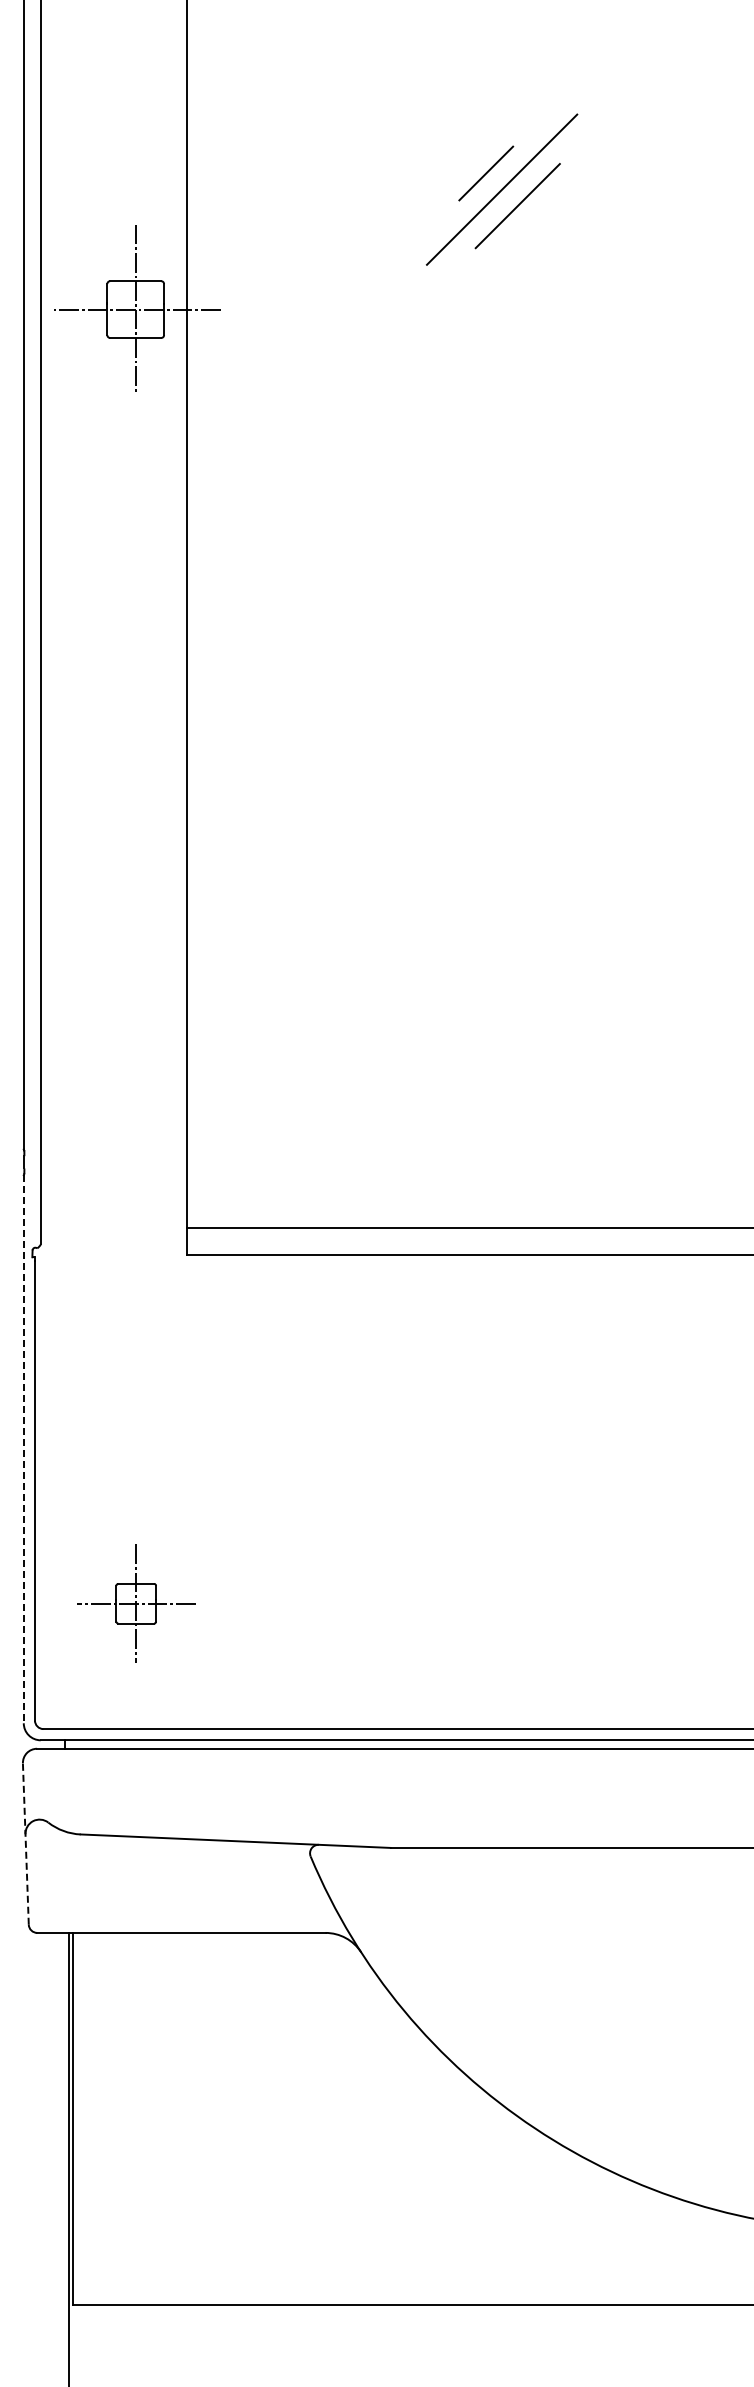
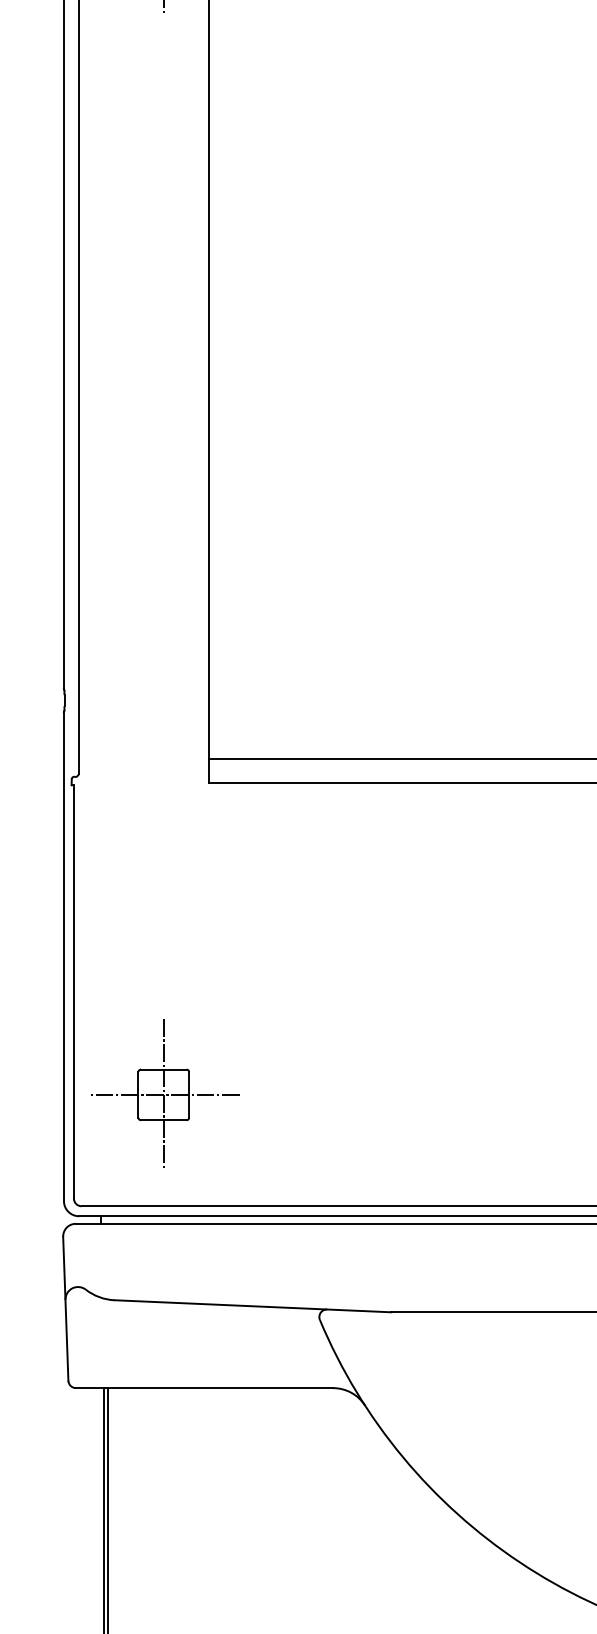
line: (23, 1449) -> (63, 956), dashed -> solid
part: (137, 1602) -> (165, 1093), size x1.43
line: (25, 1844) -> (65, 1309), dashed -> solid

